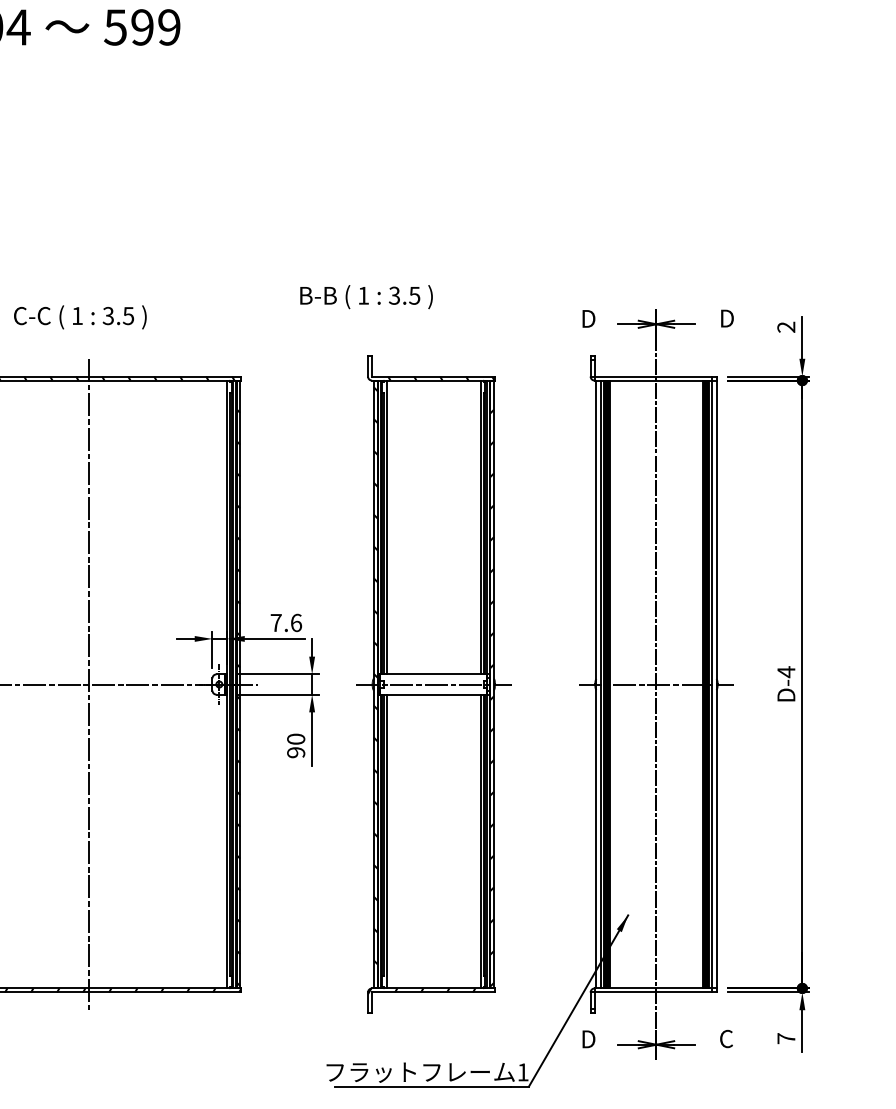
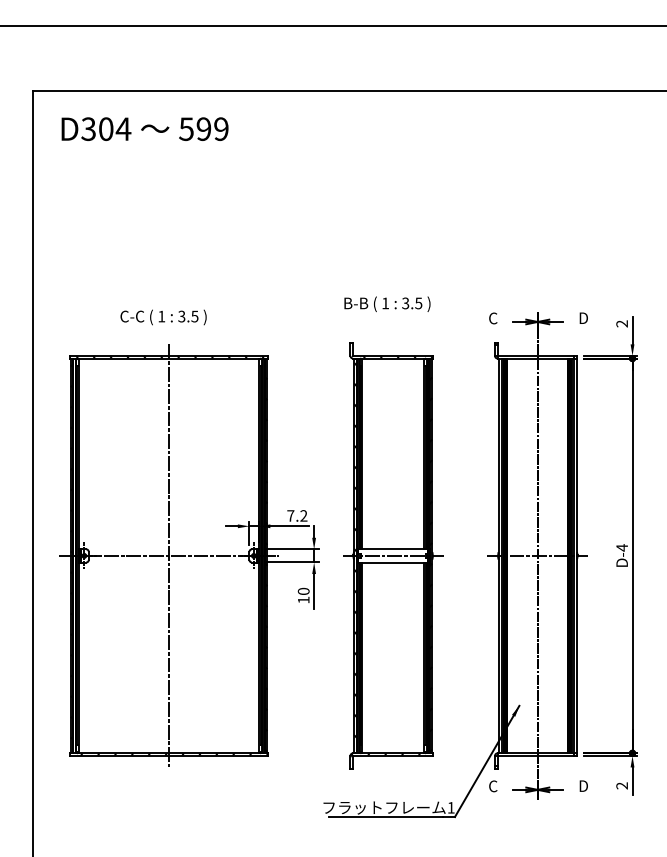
text: (366, 295) -> (387, 303), moved
text: (588, 318) -> (493, 318), D -> C
text: (295, 622) -> (303, 515), 7.6 -> 7.2
text: (295, 751) -> (303, 599), 90 -> 10
text: (785, 1037) -> (621, 785), 7 -> 2
text: (588, 1039) -> (493, 786), D -> C
text: (726, 1039) -> (583, 786), C -> D

